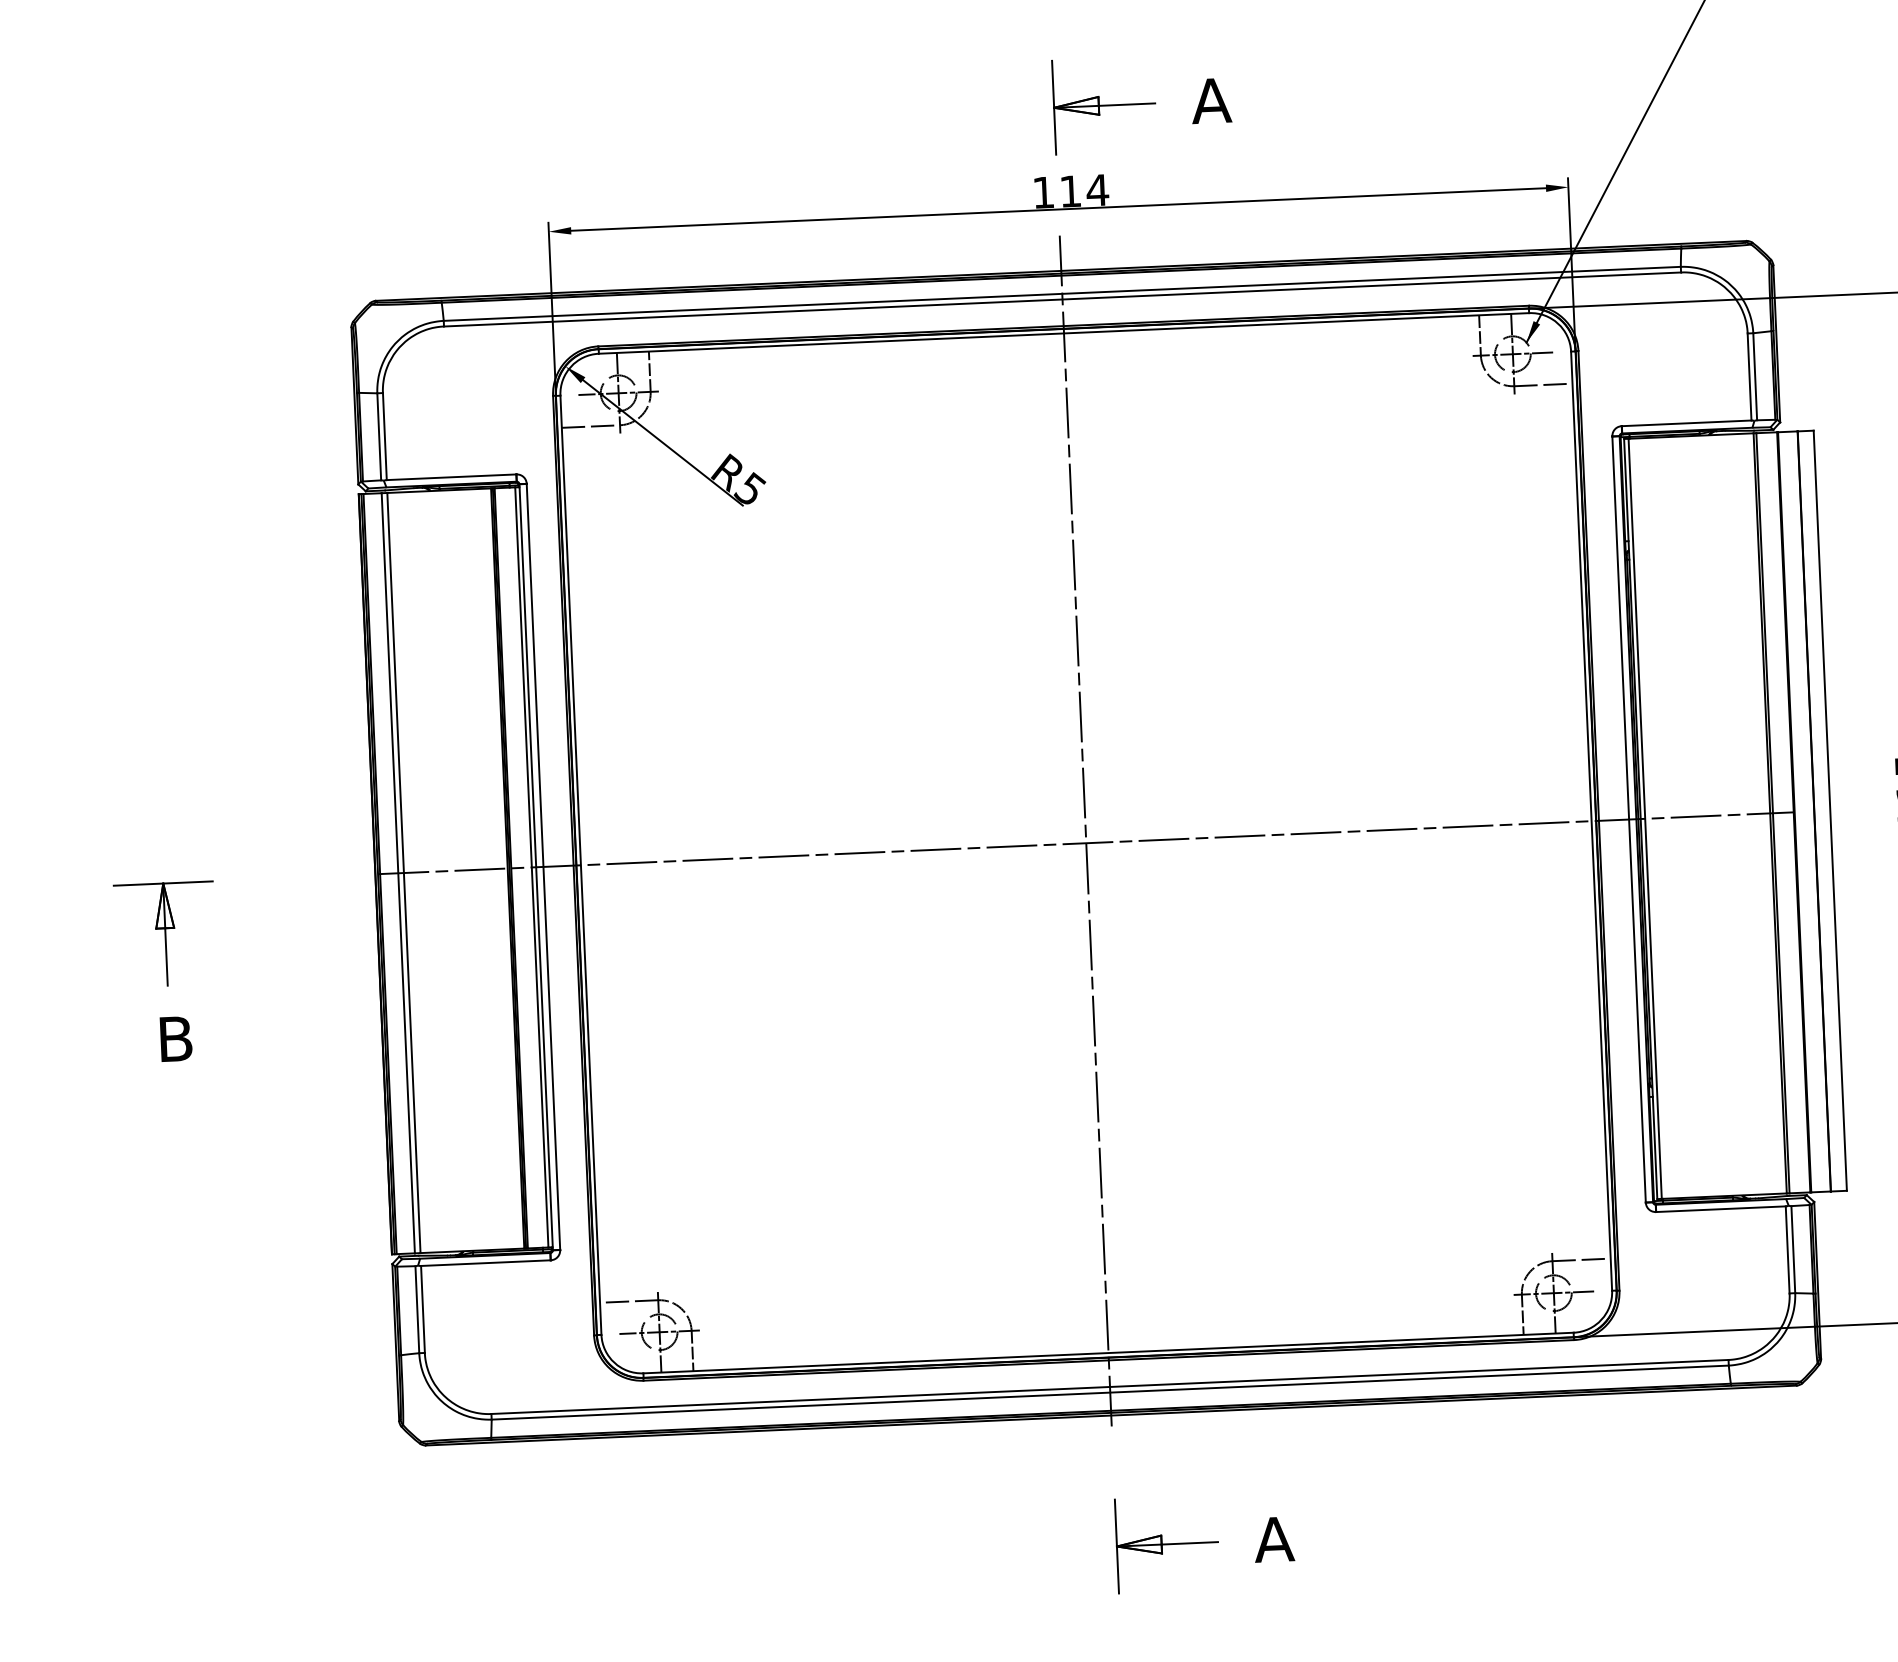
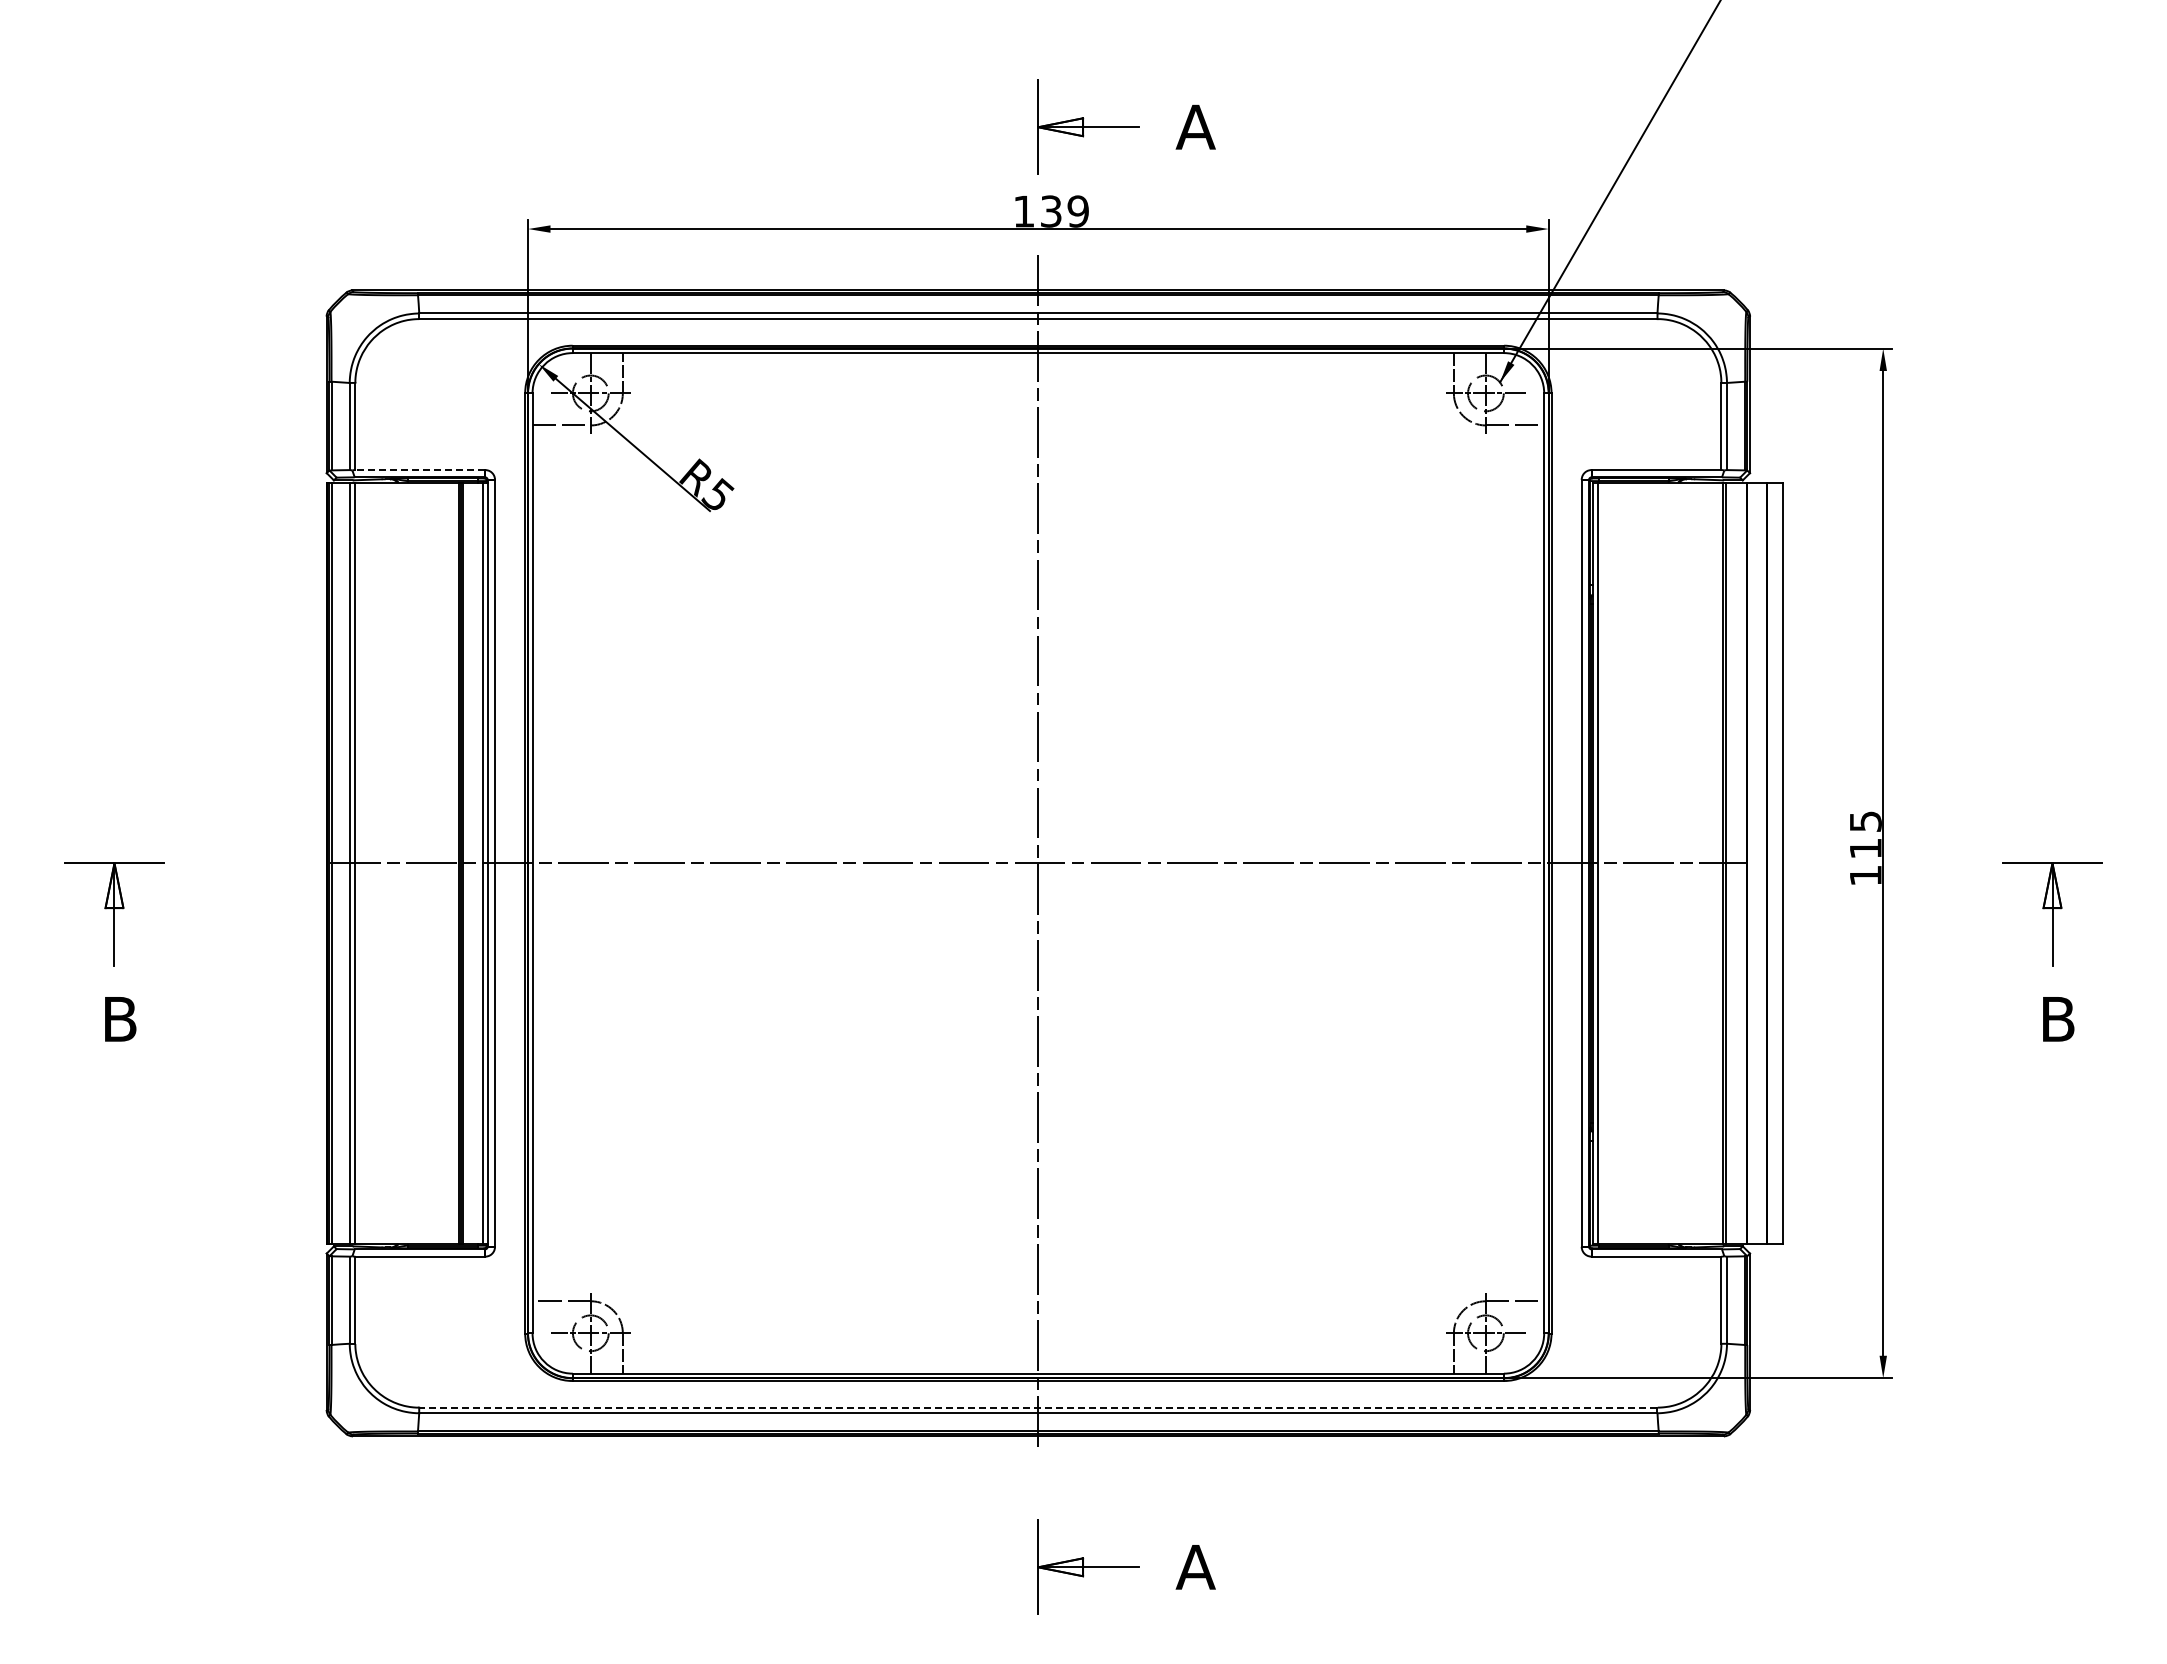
text: (1084, 190) -> (1065, 211), 114 -> 139
line: (451, 477) -> (420, 470), solid -> dashed
line: (1109, 1386) -> (1037, 1407), solid -> dashed

